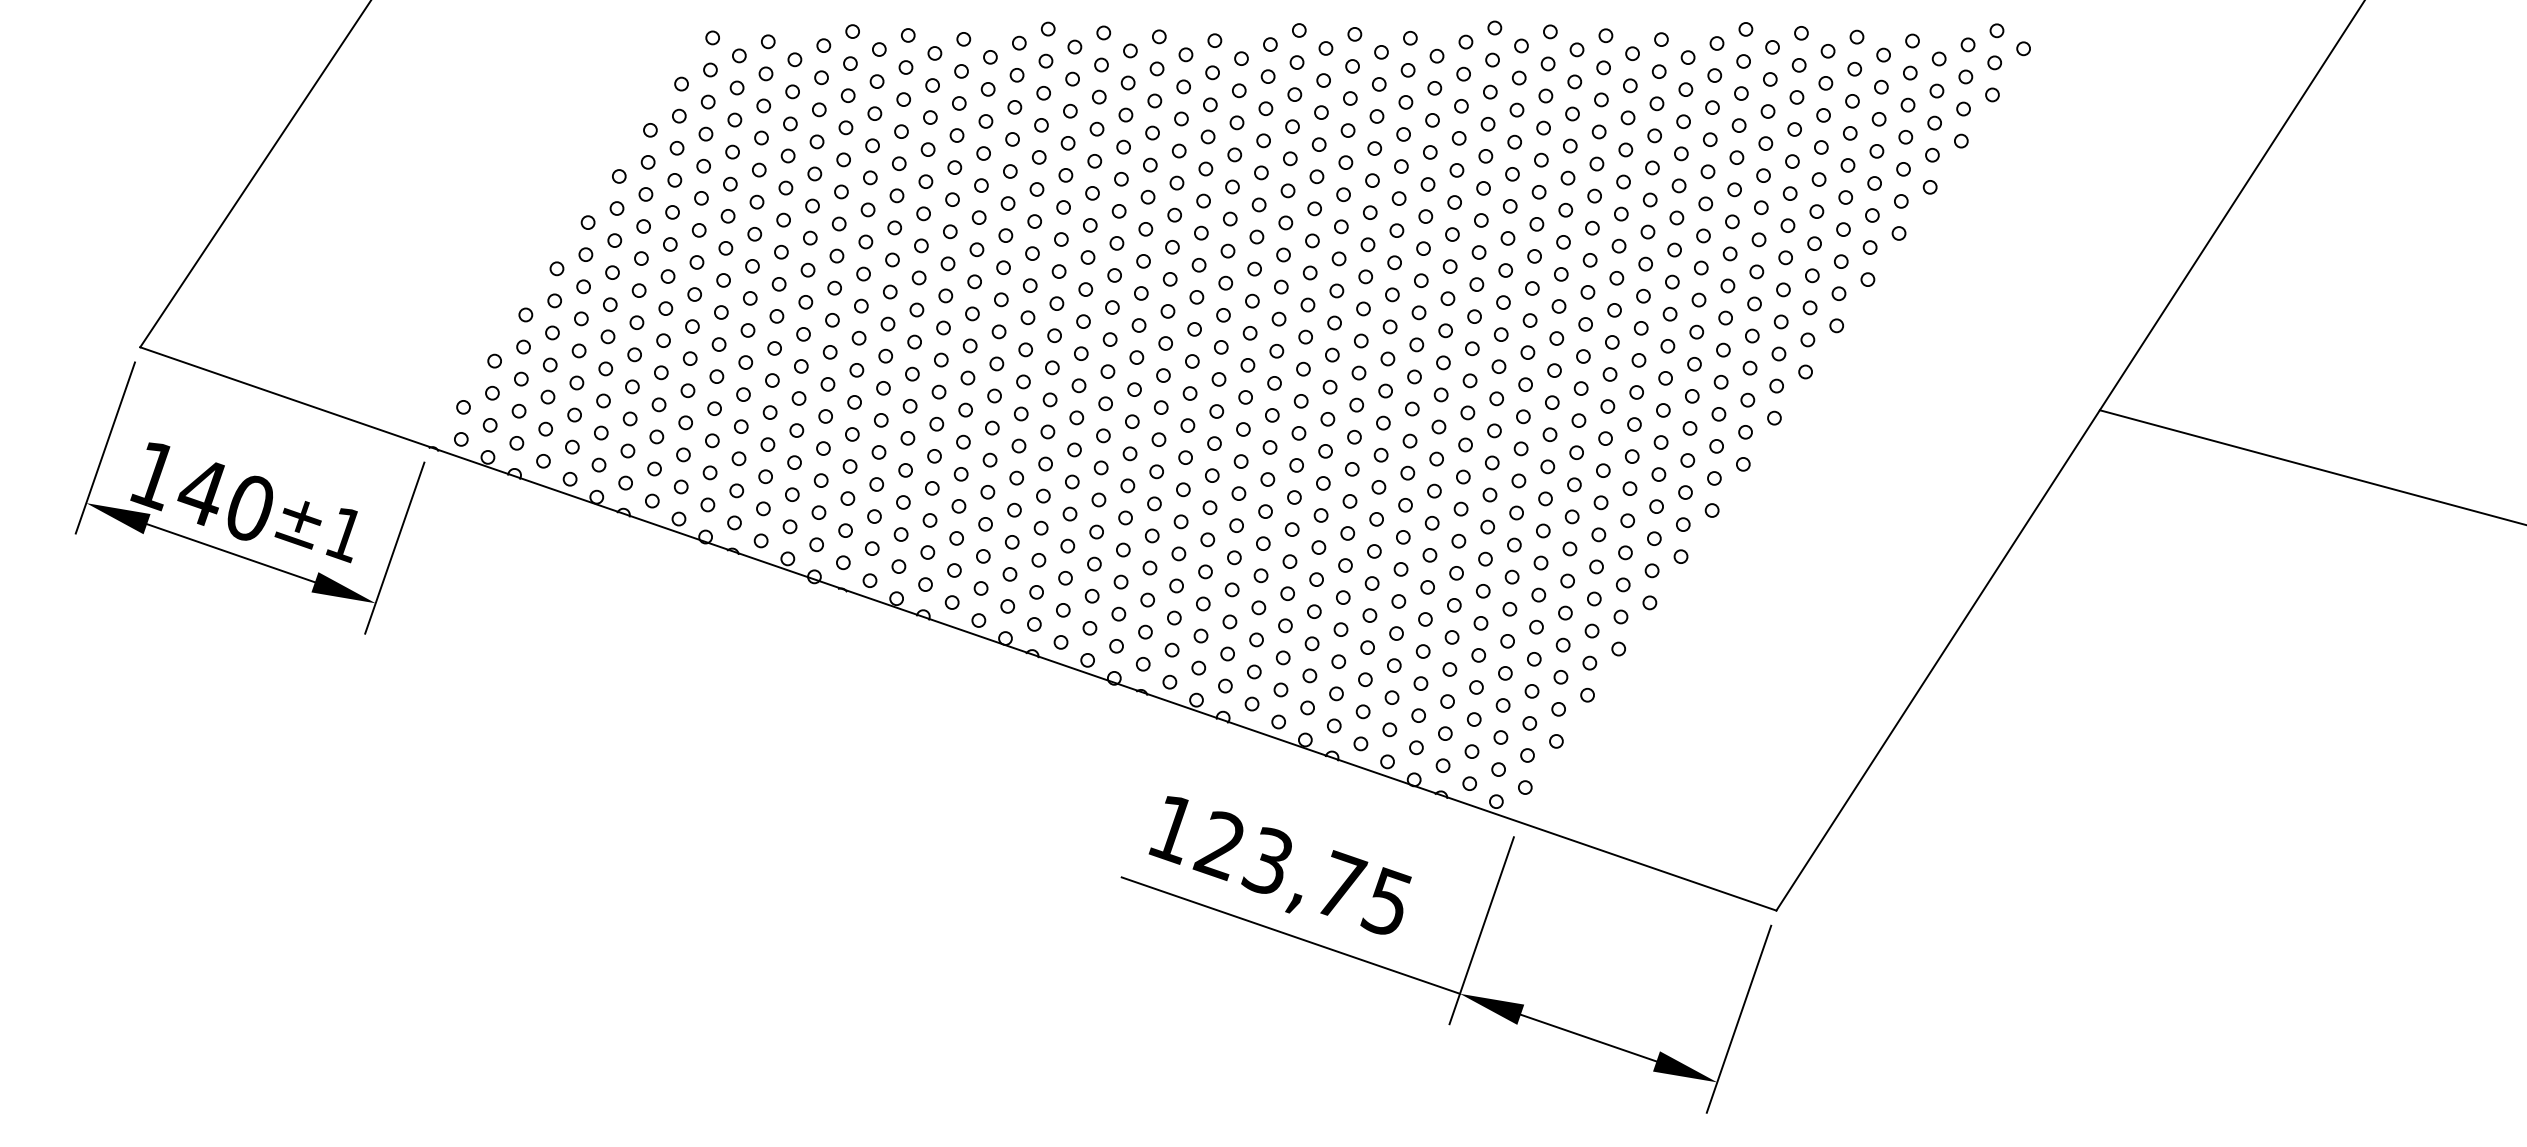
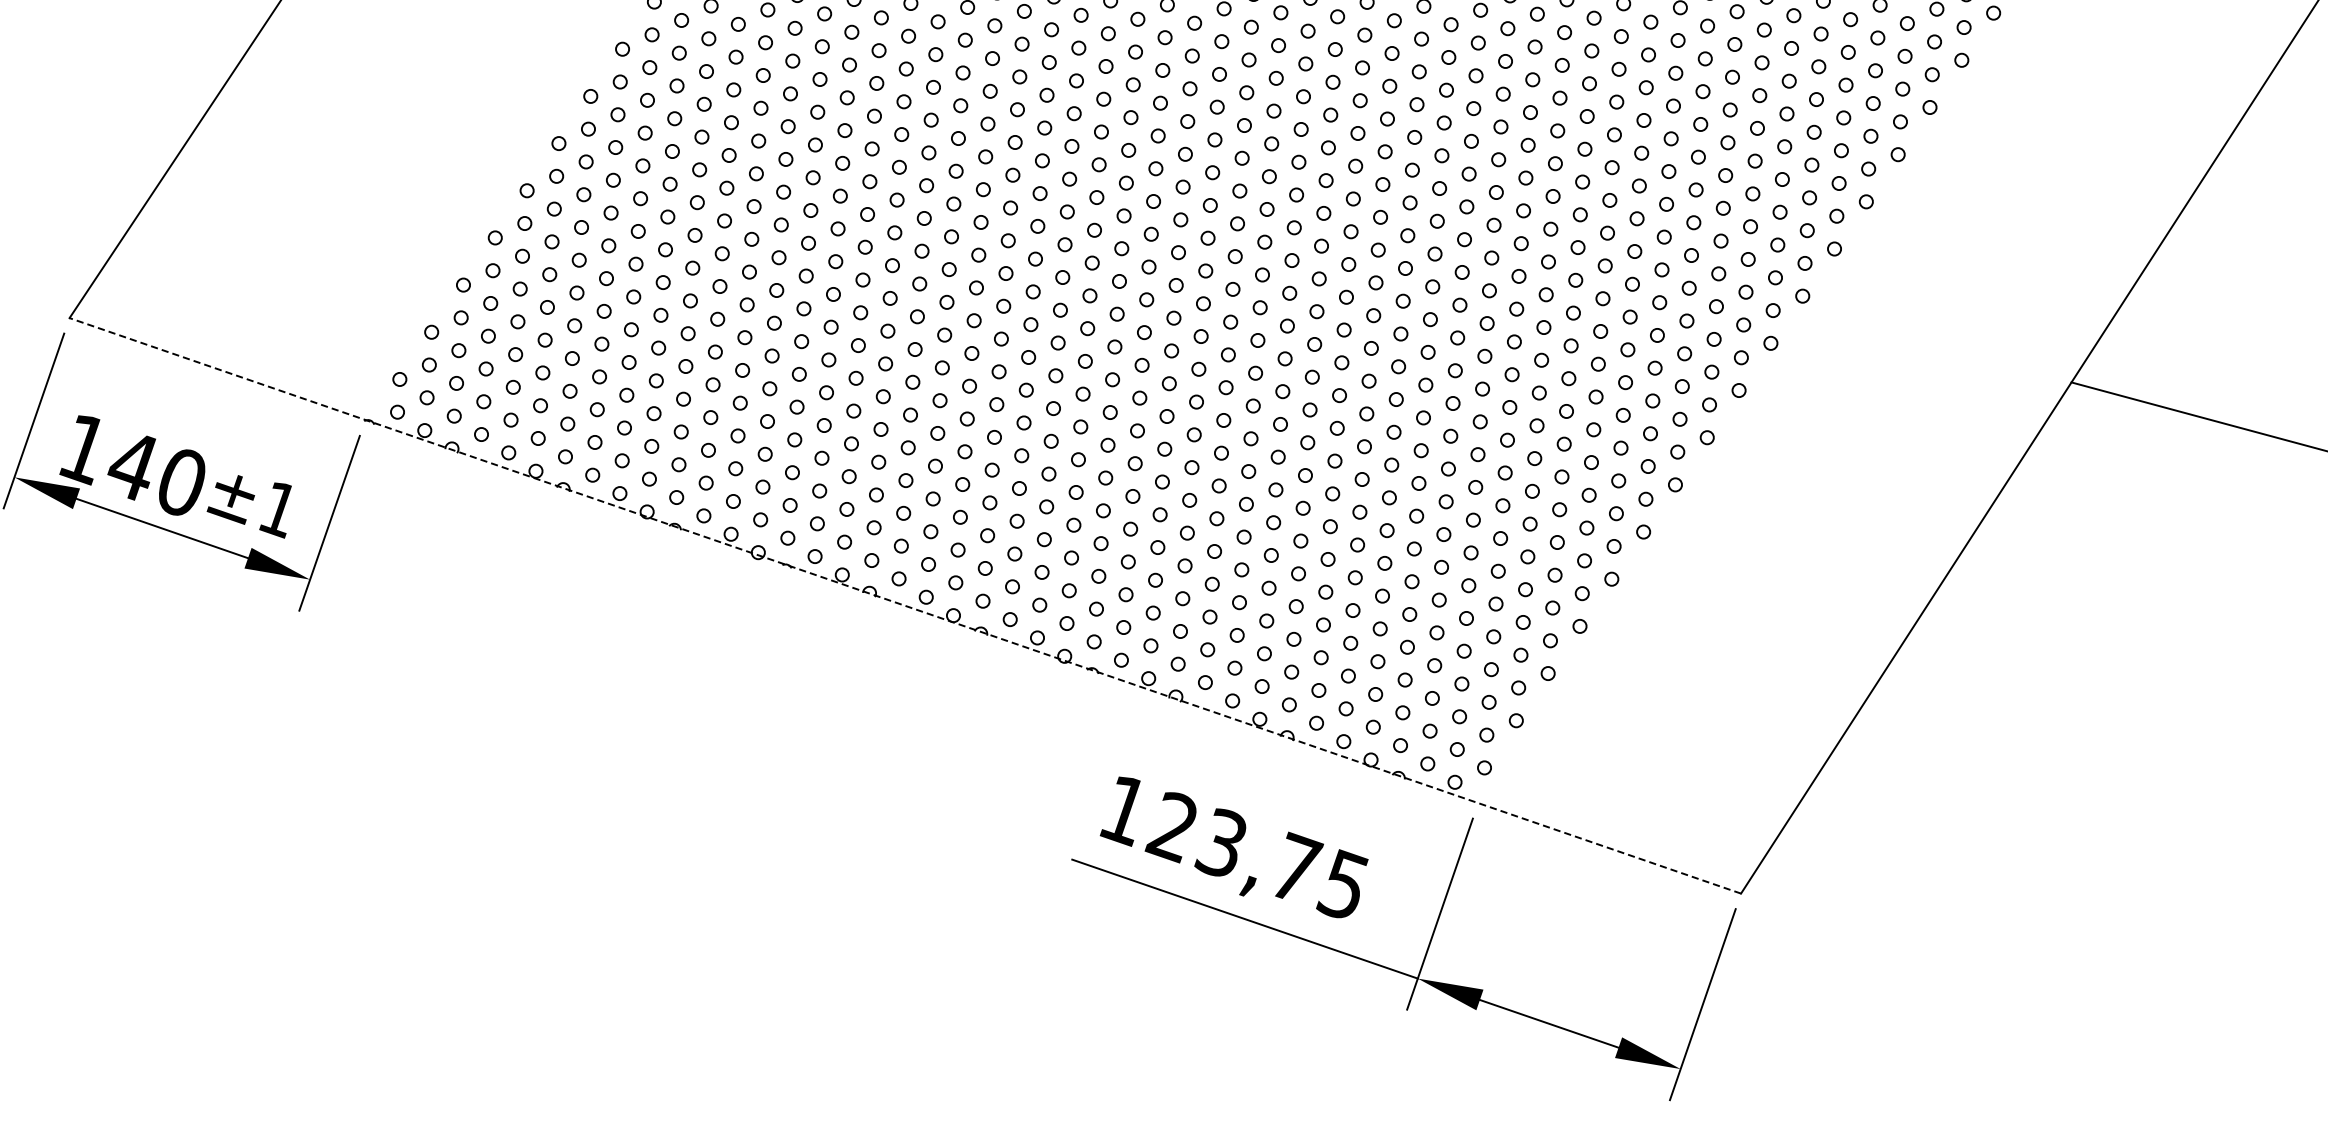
line: (957, 628) -> (904, 605), solid -> dashed

